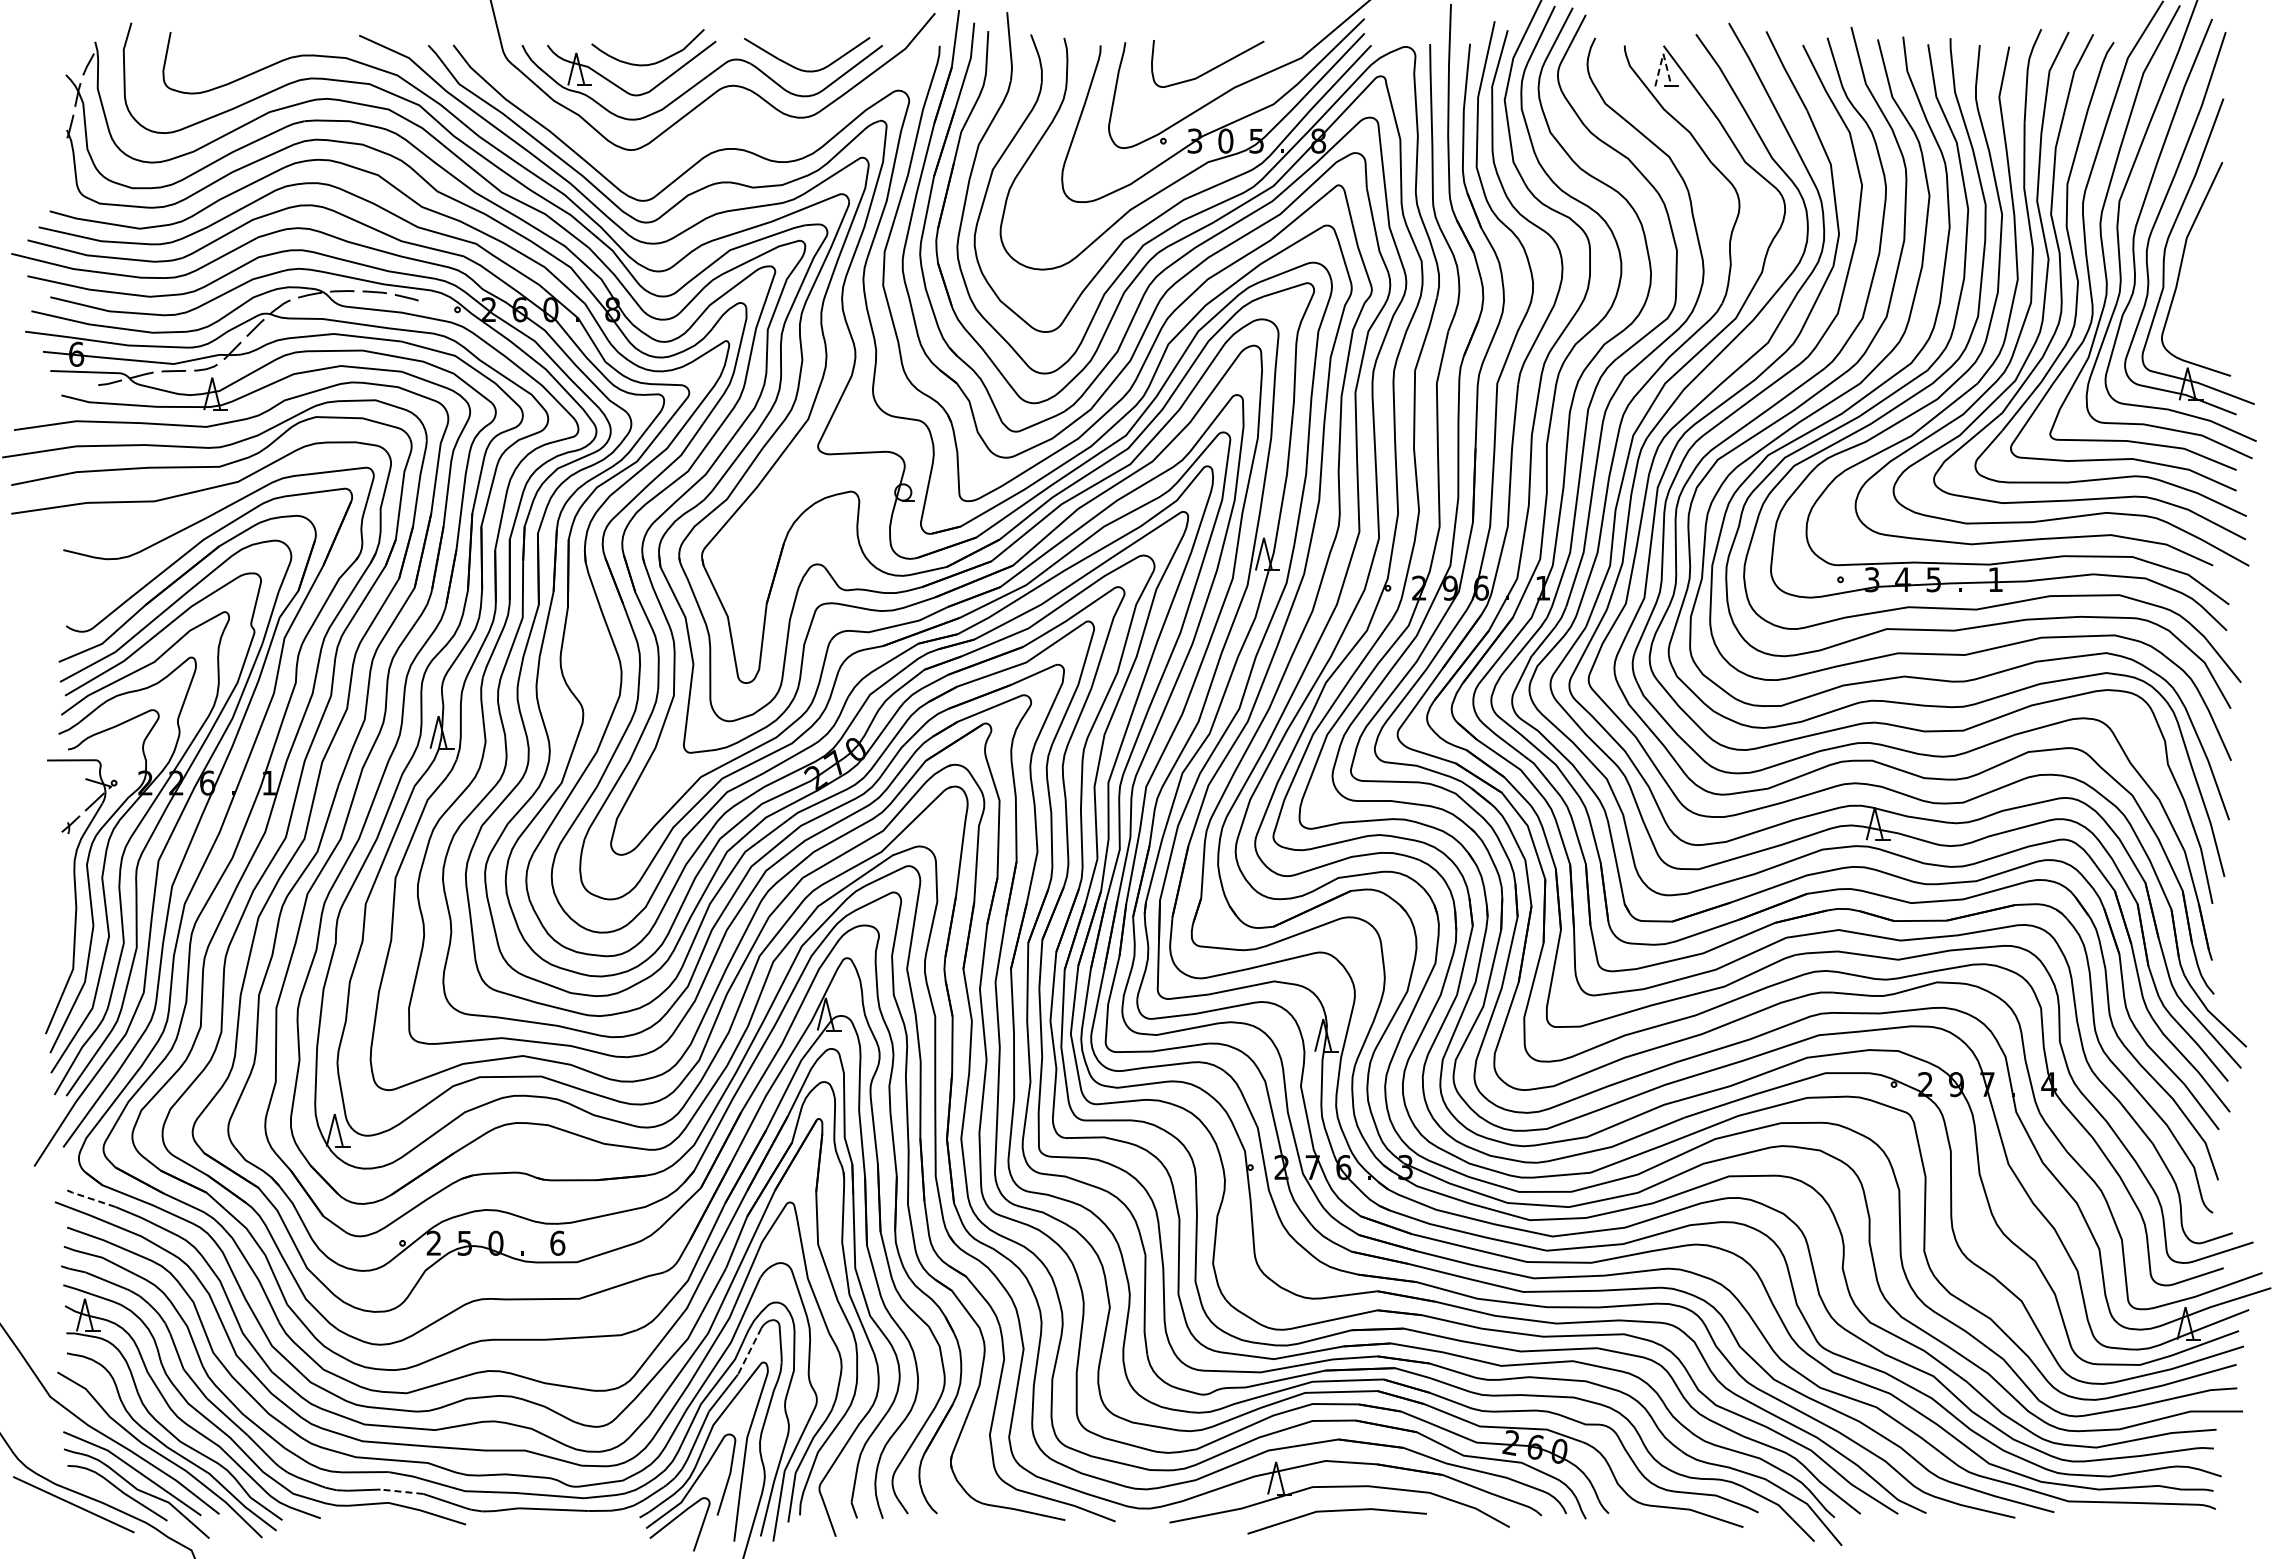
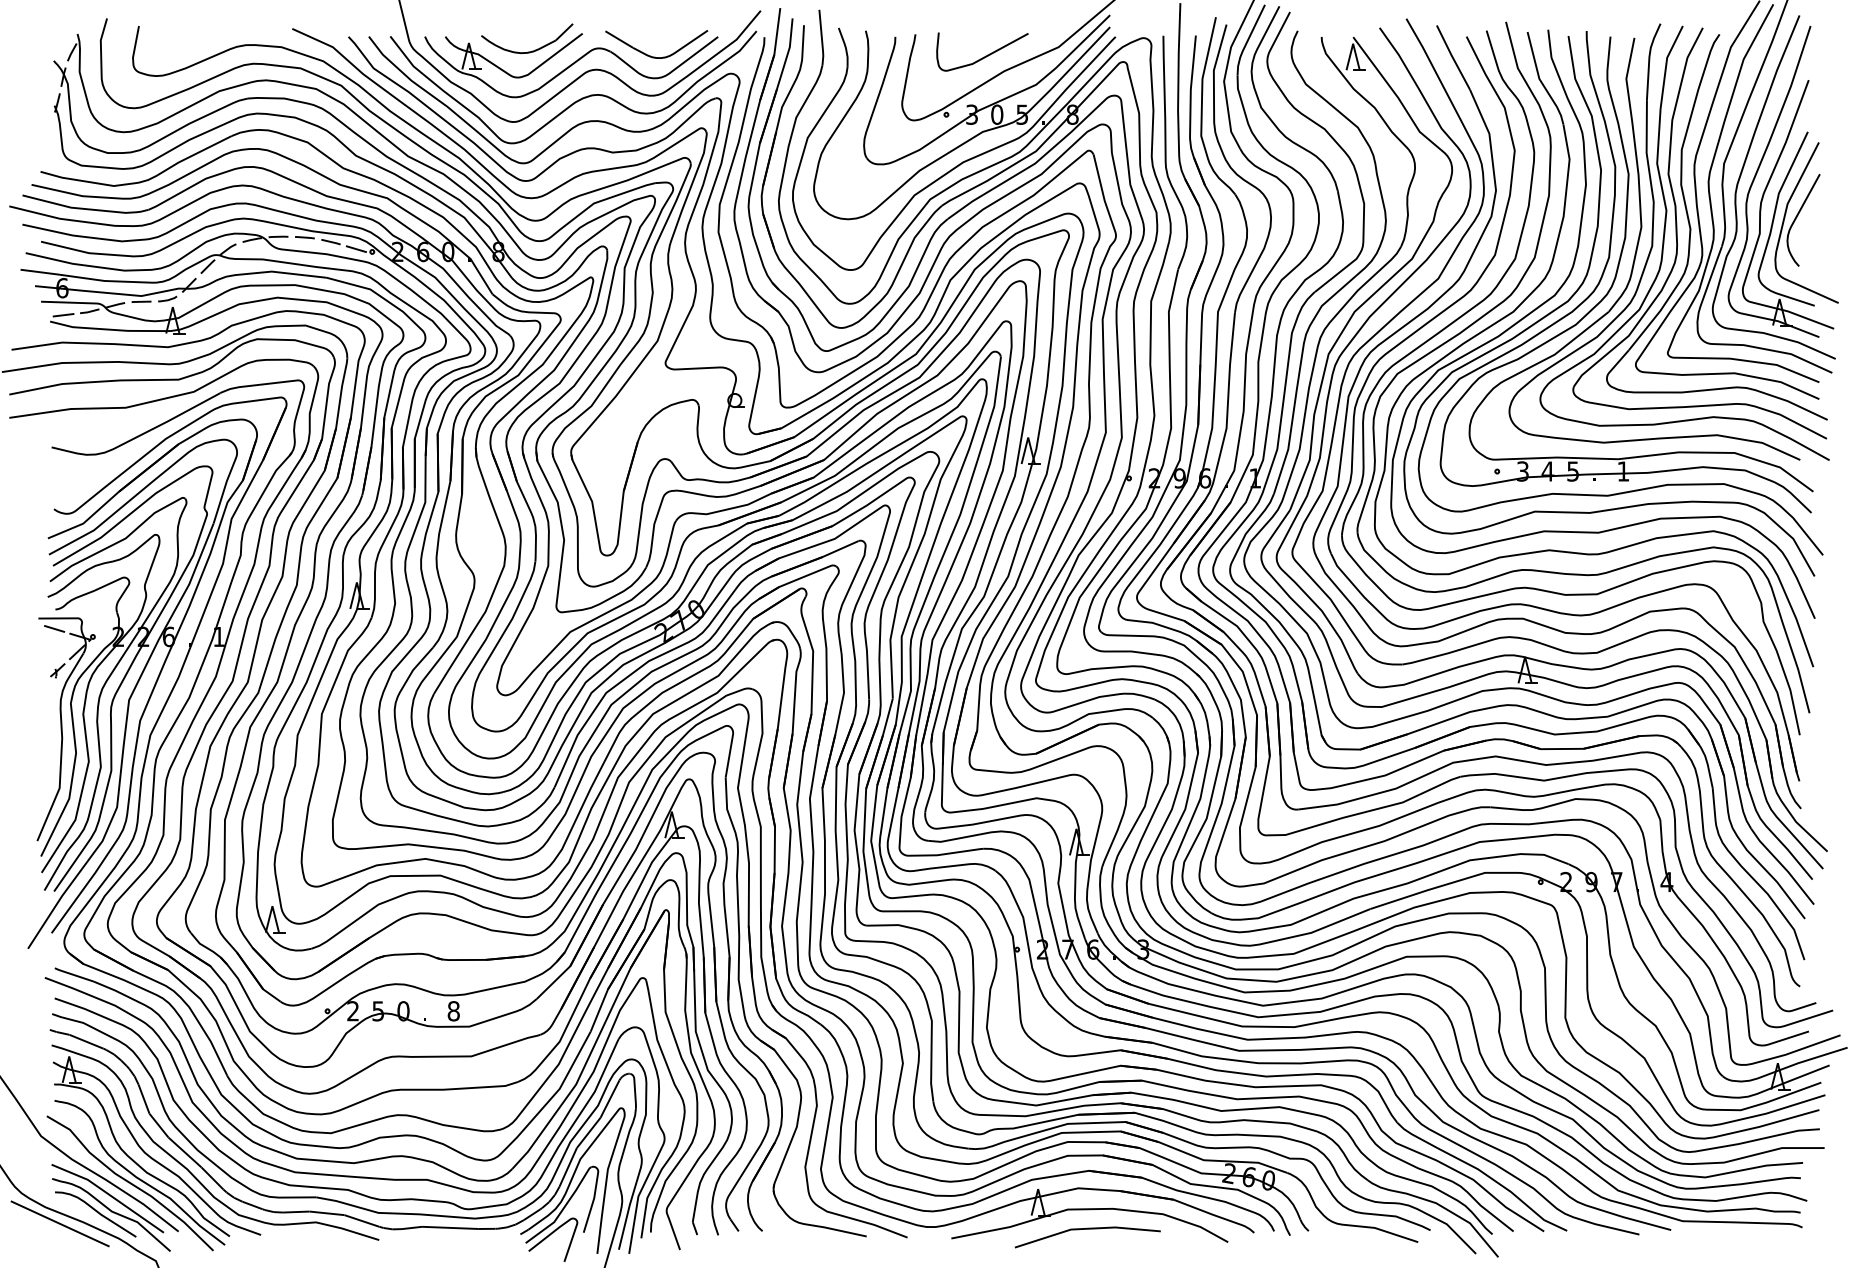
line: (1663, 53) -> (1353, 43), dashed -> solid
curve: (711, 122) -> (578, 99), added
part: (2208, 269) -> (1796, 219), added
line: (437, 305) -> (355, 248), added
line: (77, 387) -> (63, 315), added
line: (66, 772) -> (54, 628), added
line: (90, 1198) -> (73, 974), dashed -> solid
text: (557, 1242) -> (453, 1010), 6 -> 8
line: (749, 1351) -> (609, 1099), dashed -> solid
line: (401, 1491) -> (326, 1213), dashed -> solid

